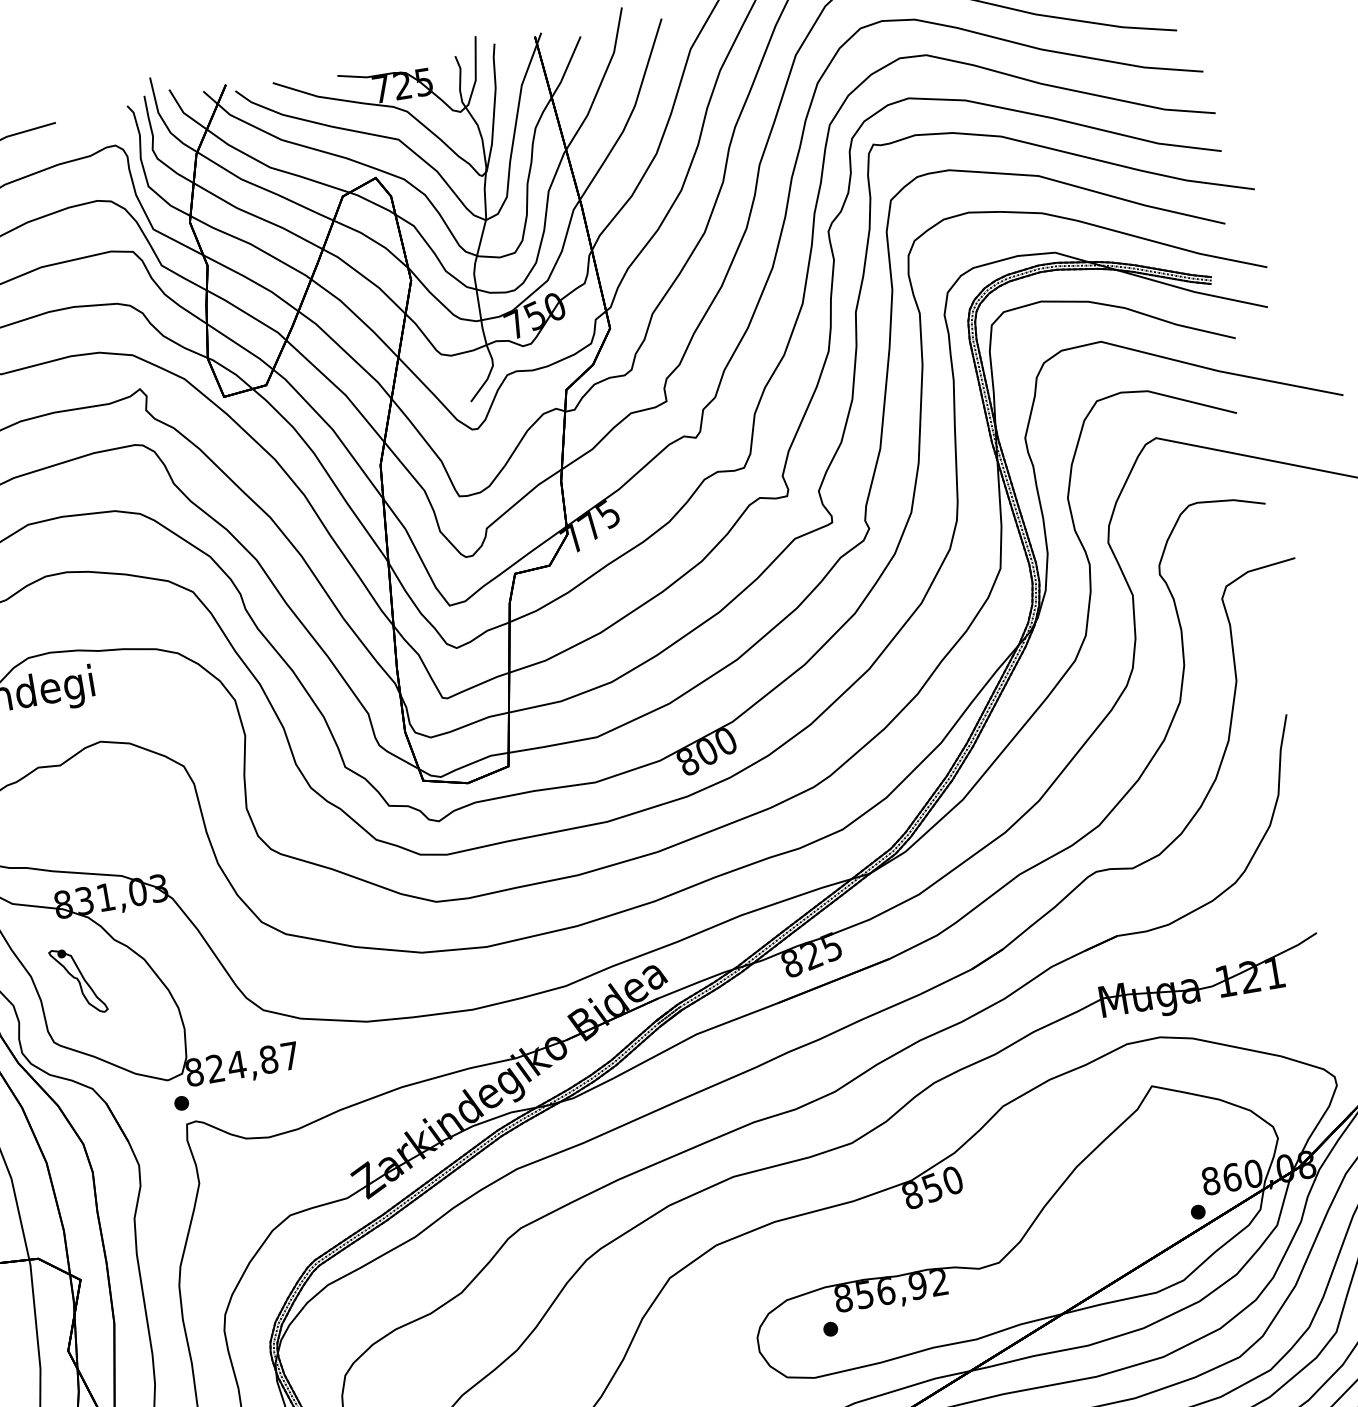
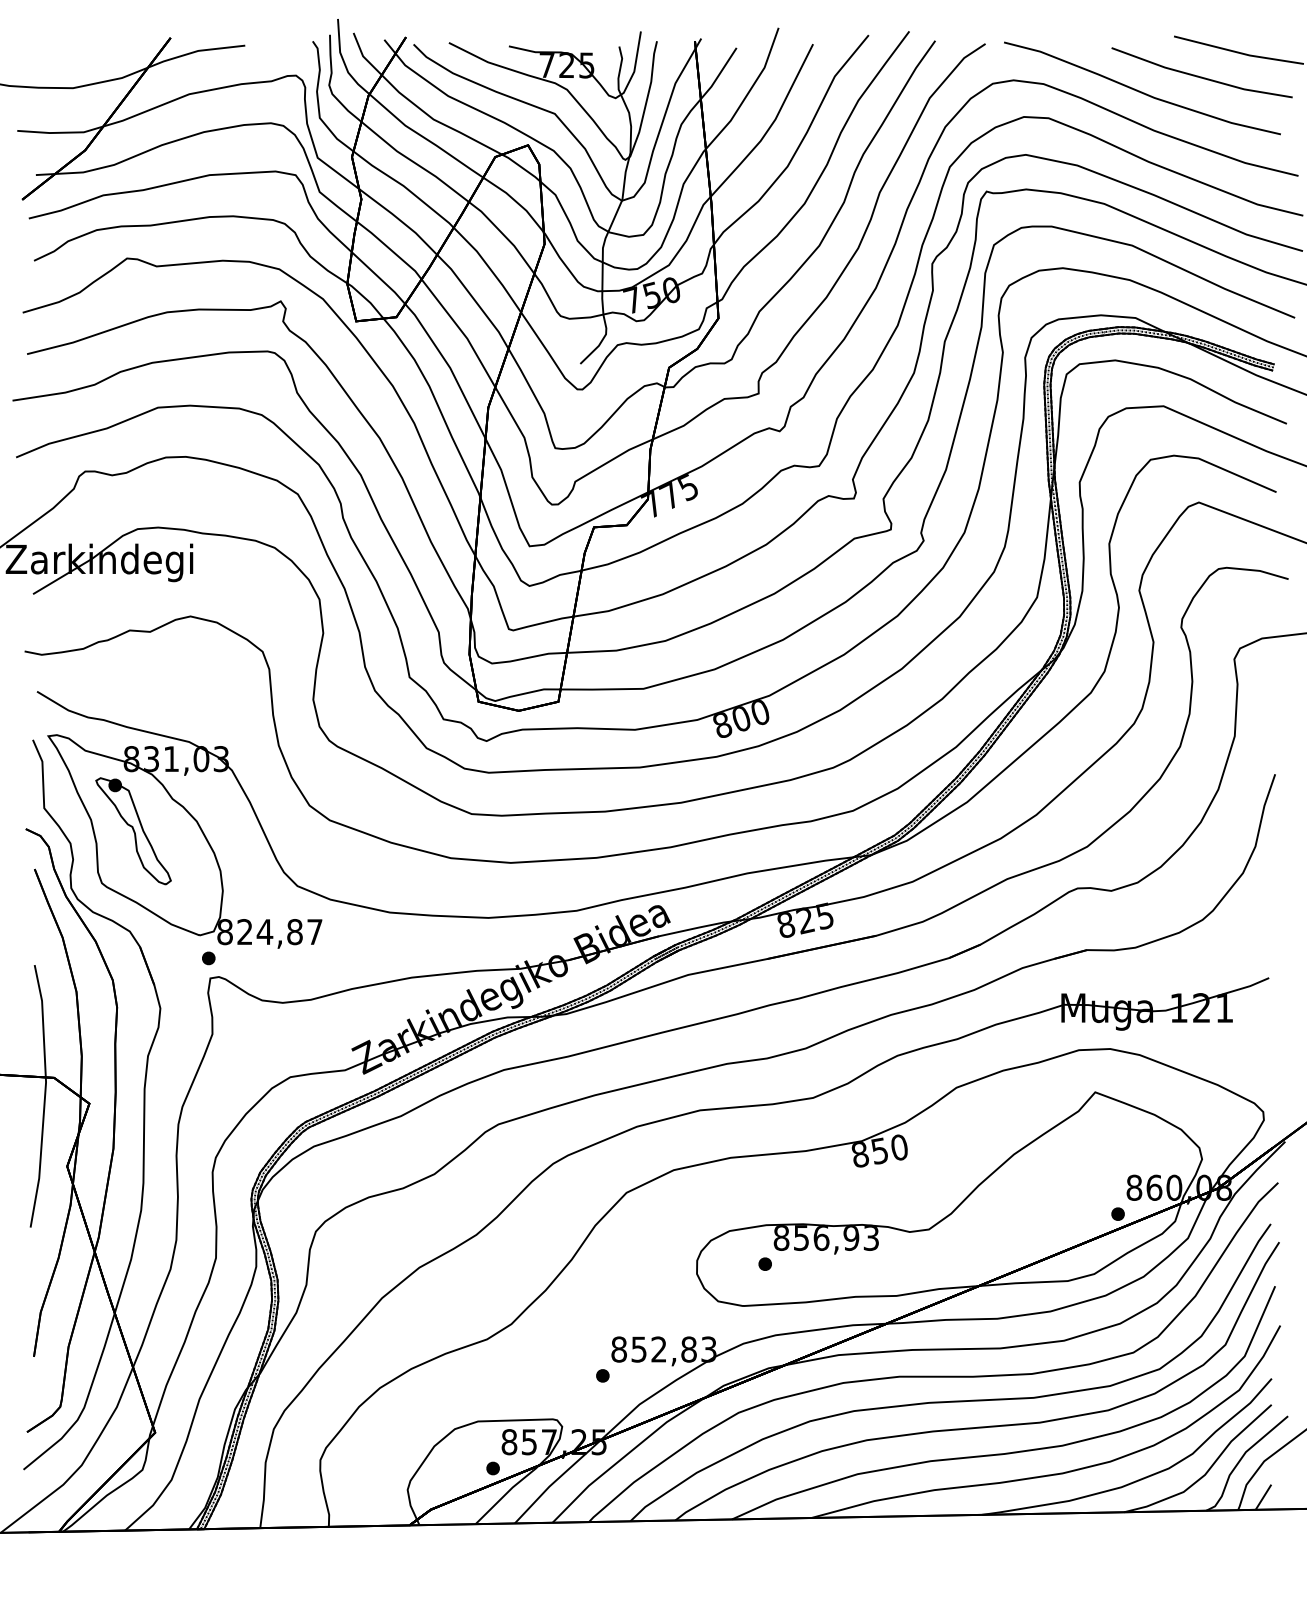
part: (78, 981) -> (133, 831), size x1.67
text: (938, 1282) -> (870, 1238), 856,92 -> 856,93

